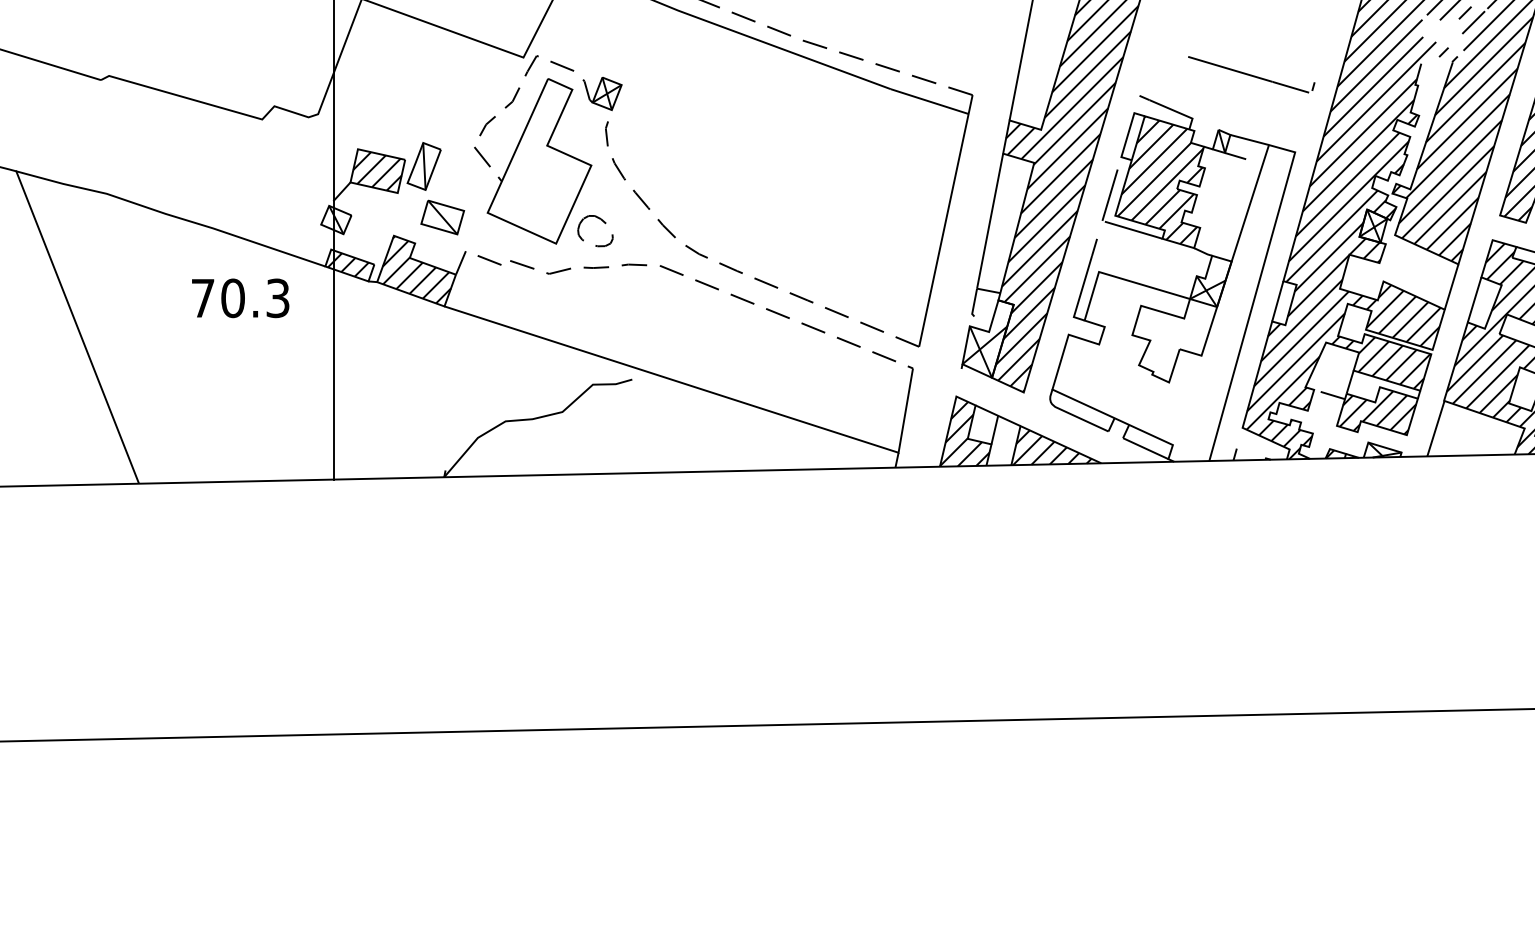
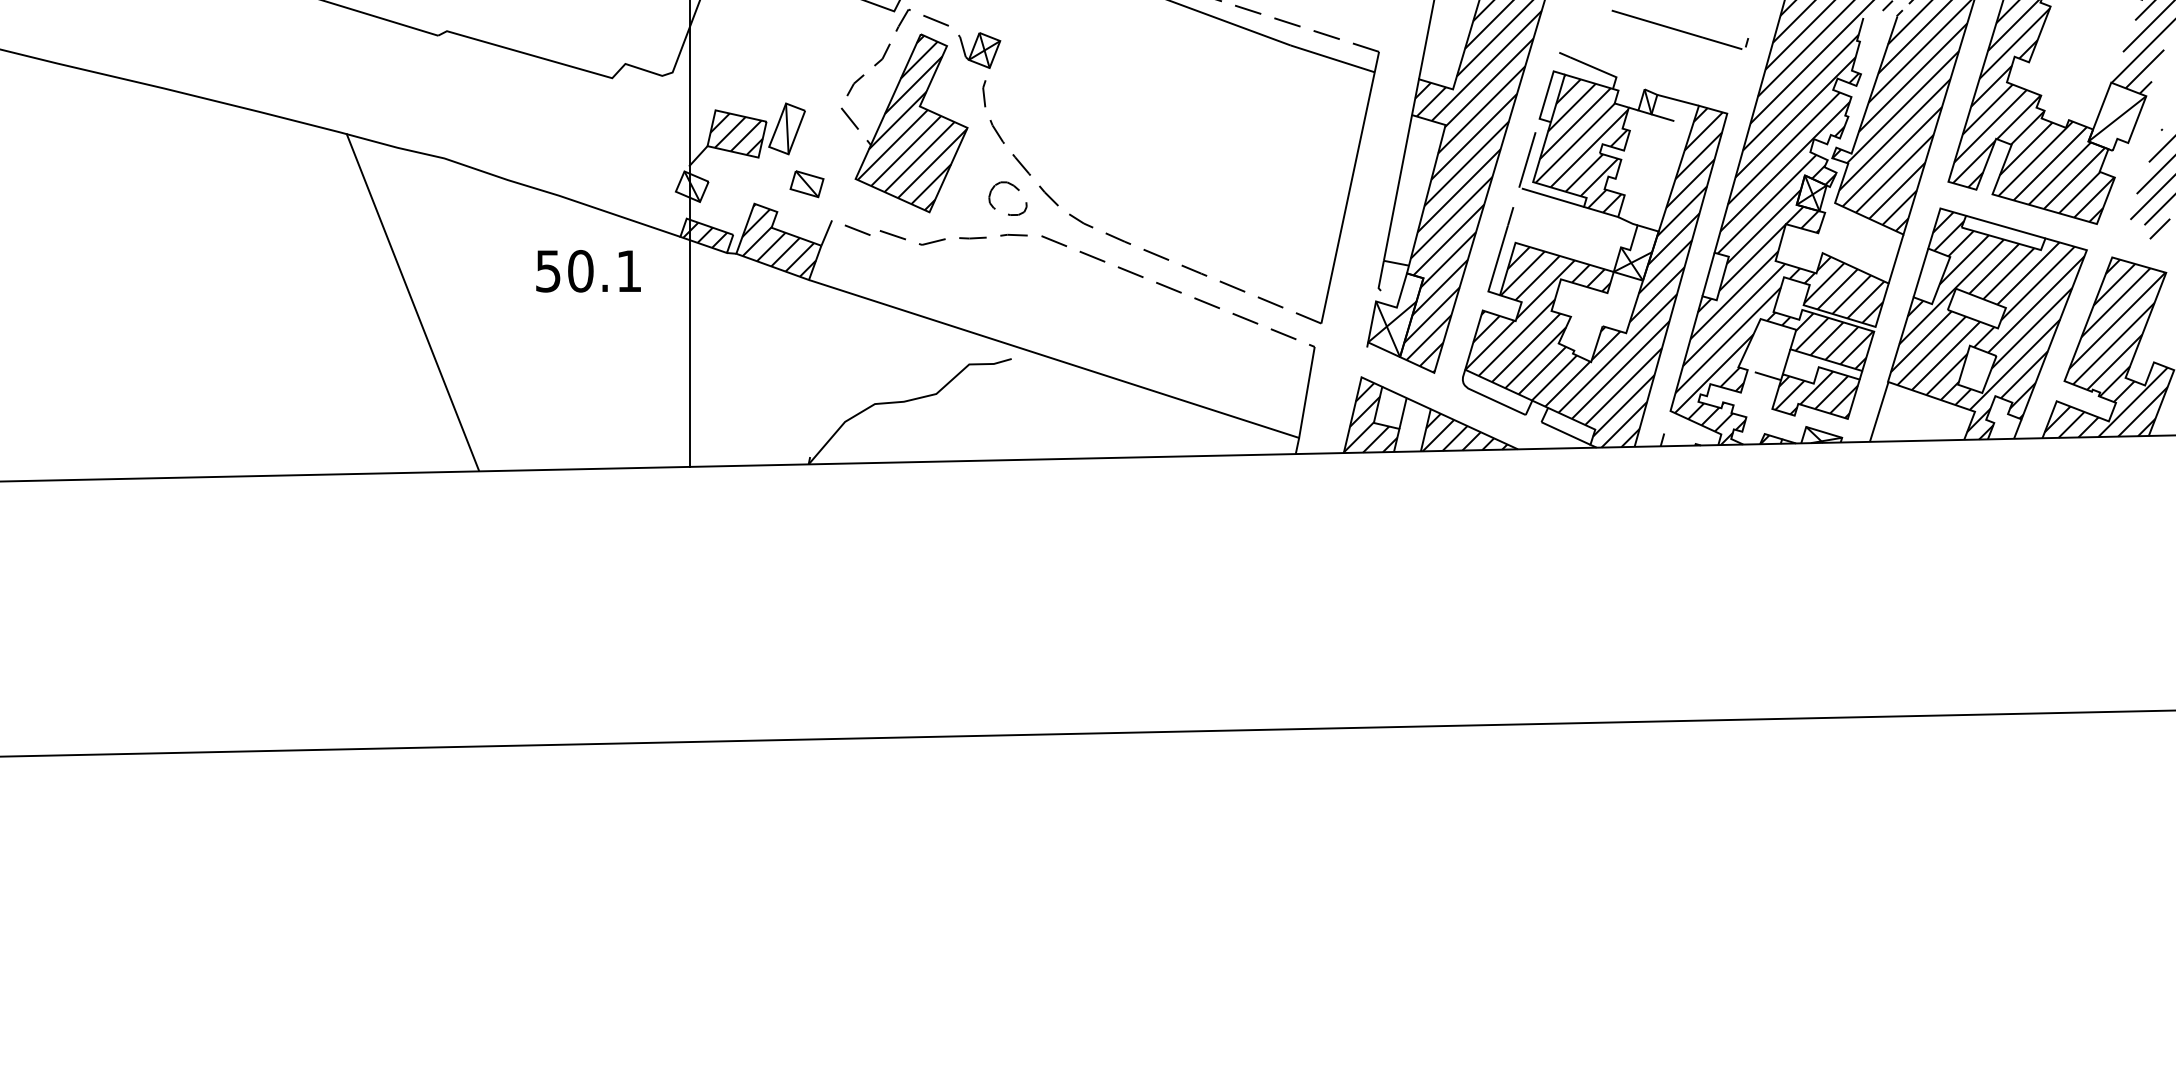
hatch: (540, 160) -> (912, 122), added
part: (442, 217) -> (806, 184), size x0.71
part: (603, 222) -> (1016, 189), moved
text: (240, 298) -> (588, 271), 70.3 -> 50.1
hatch: (1171, 304) -> (1593, 277), added

